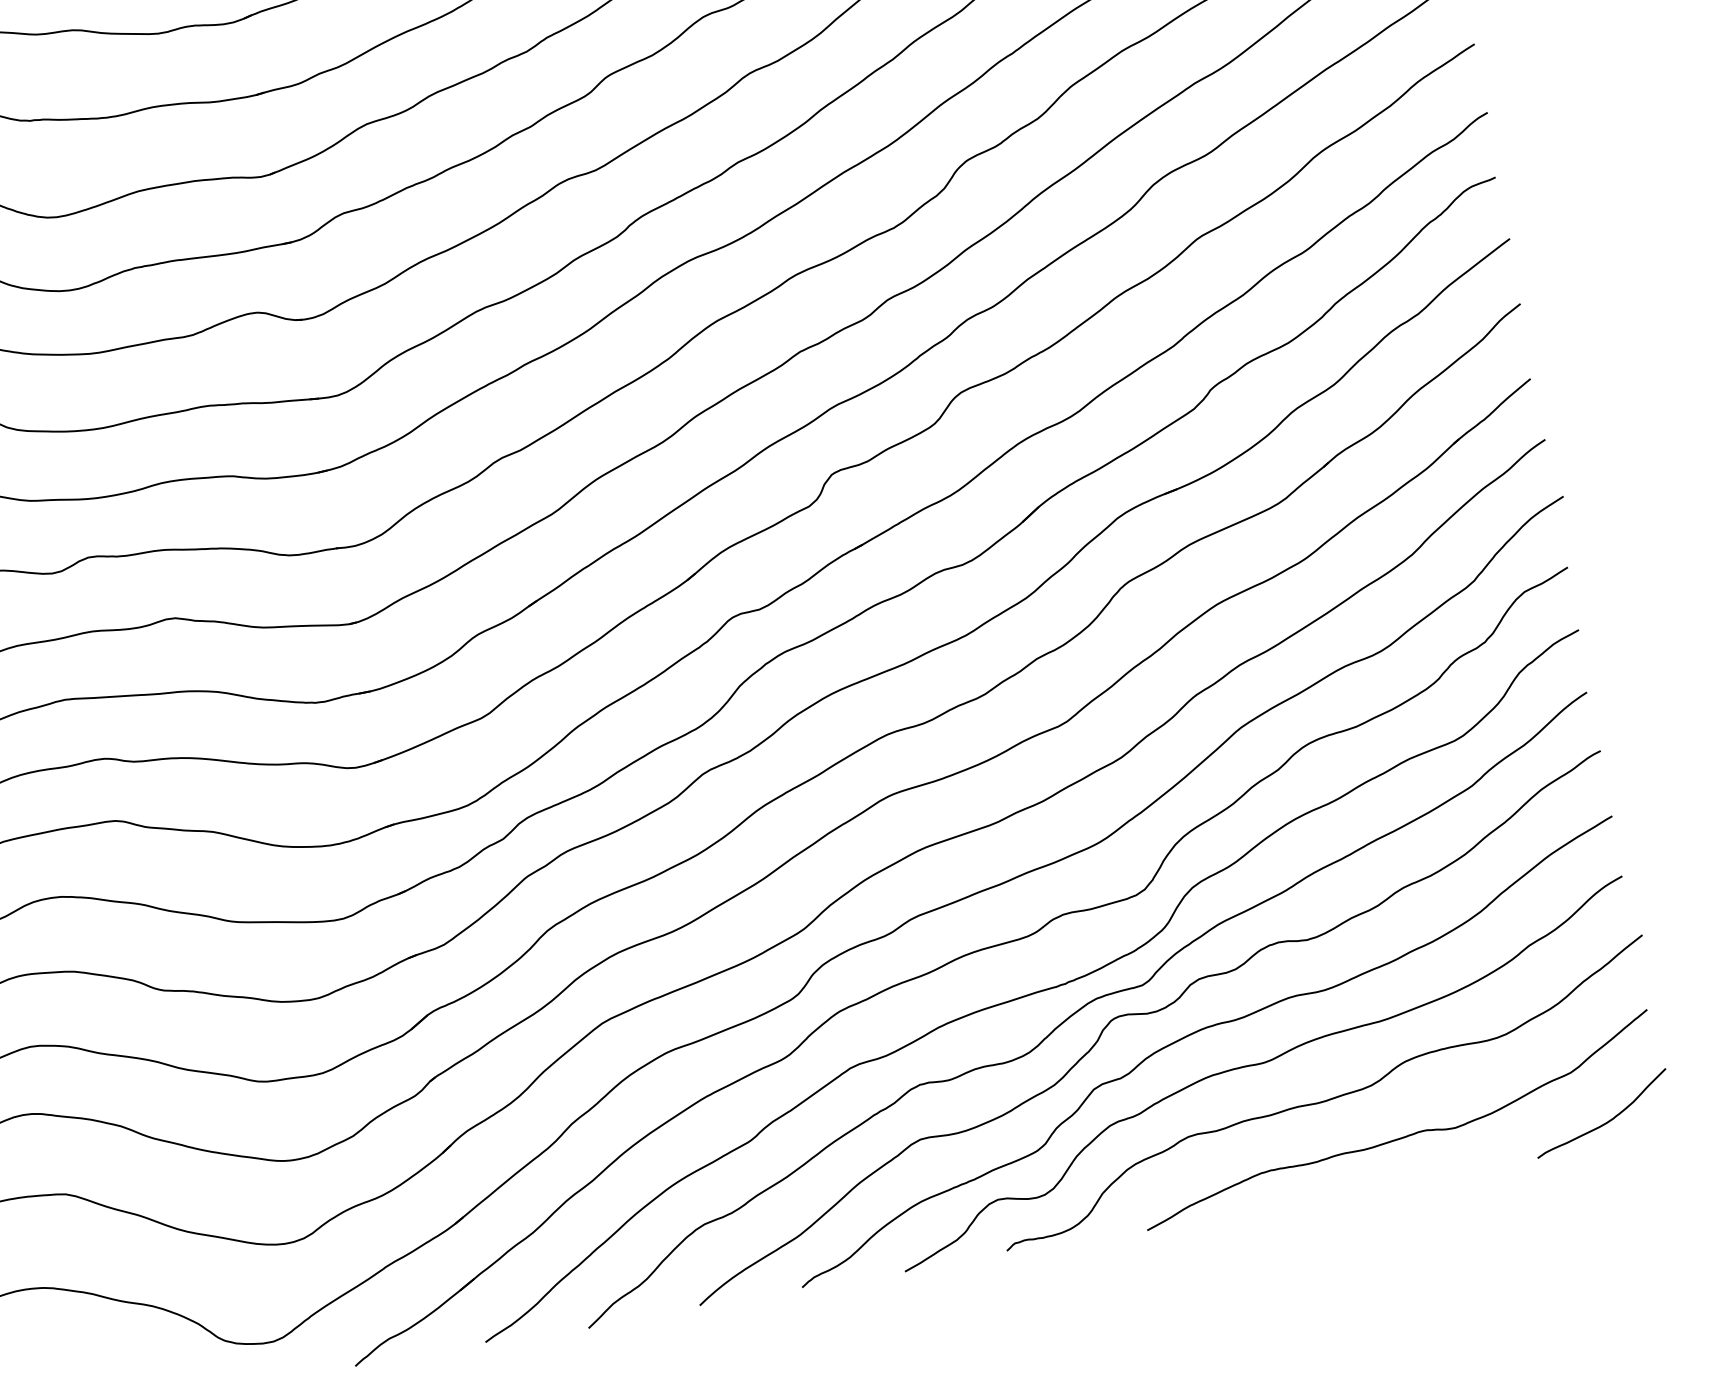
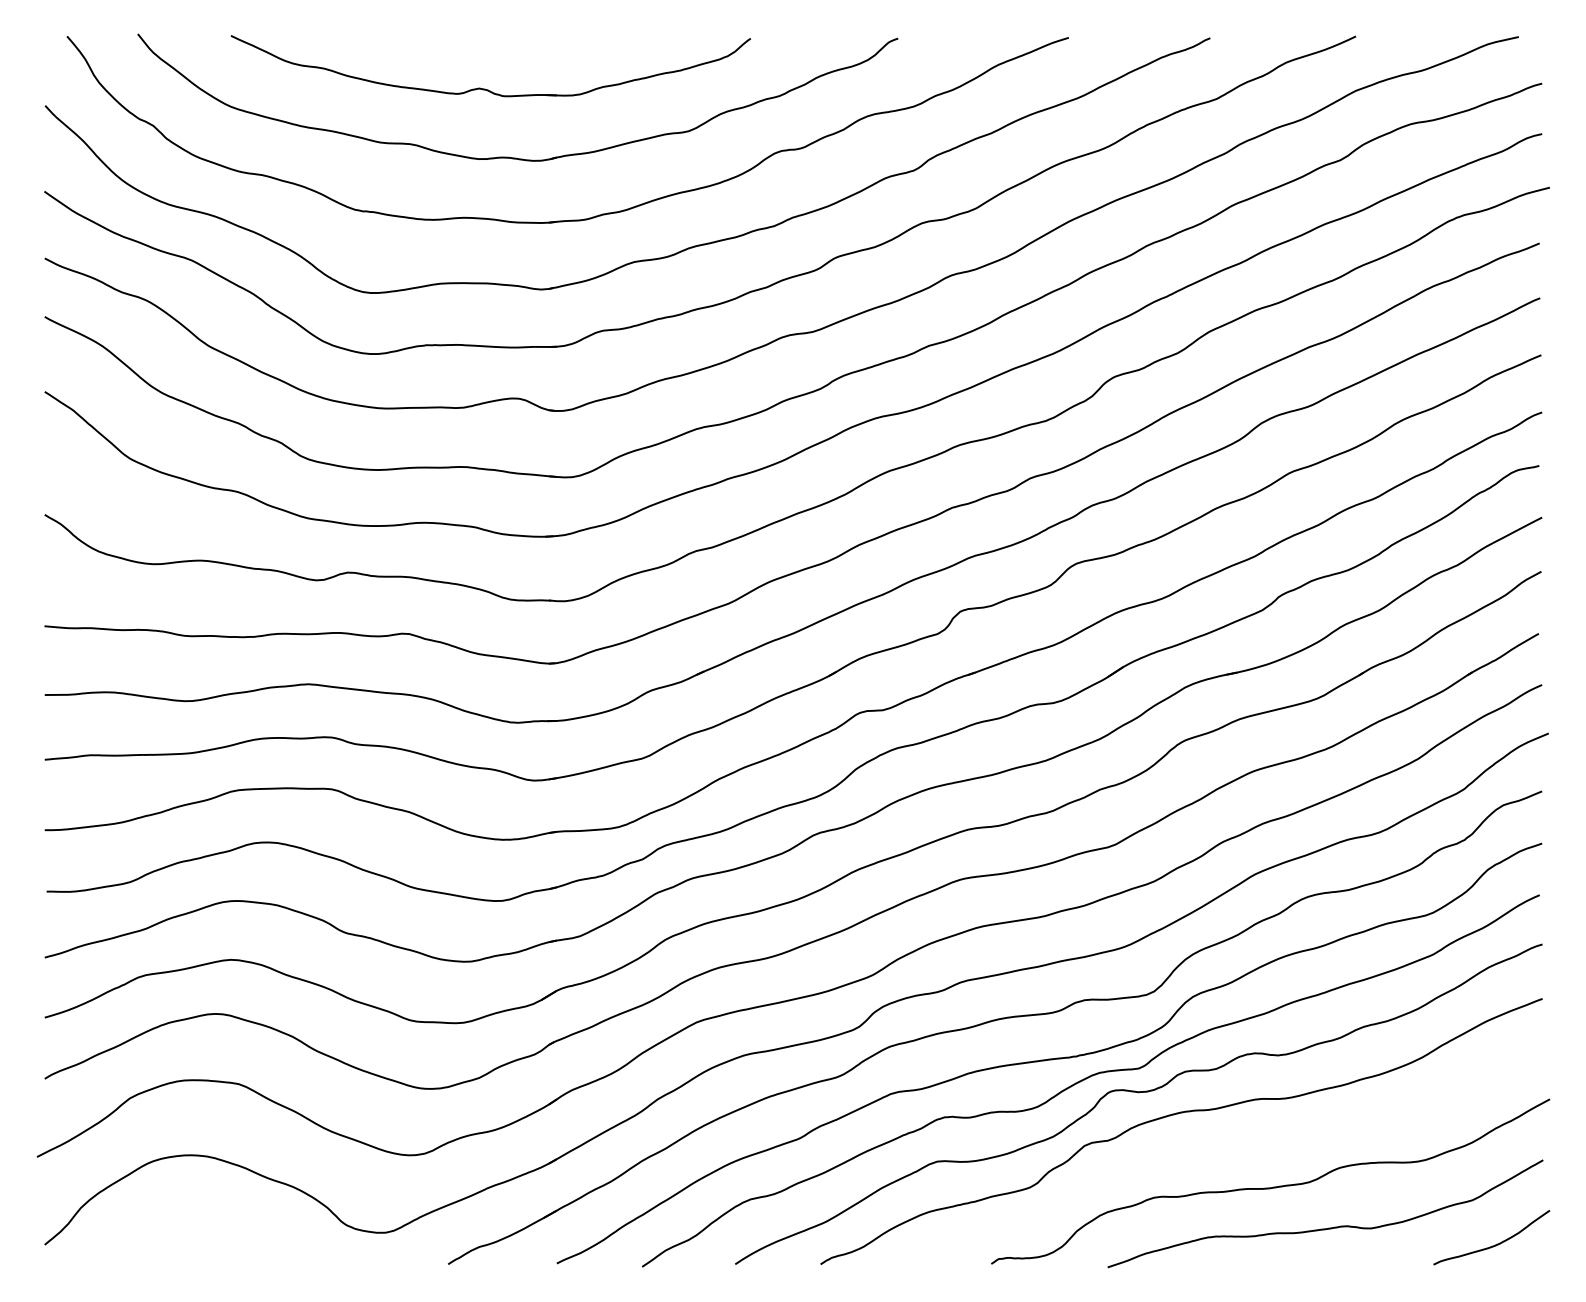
curve: (1261, 1064) -> (1223, 1149), removed

